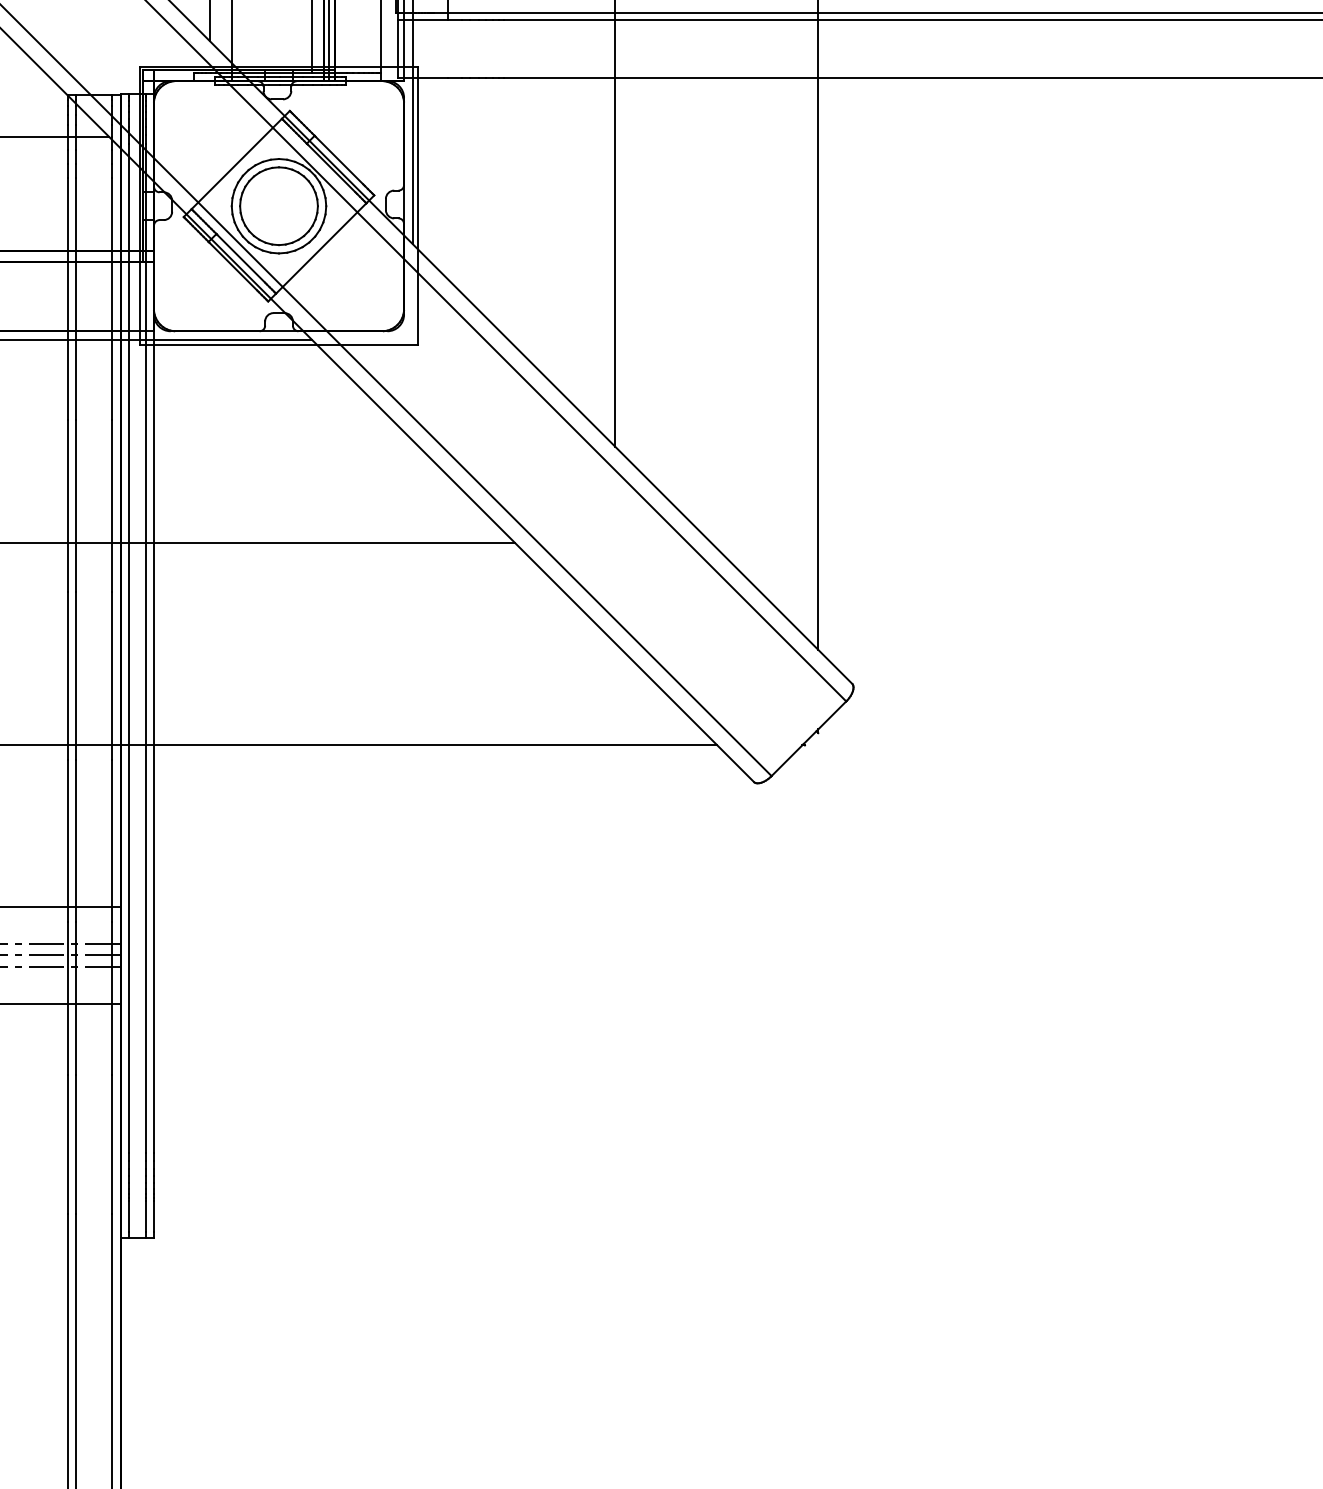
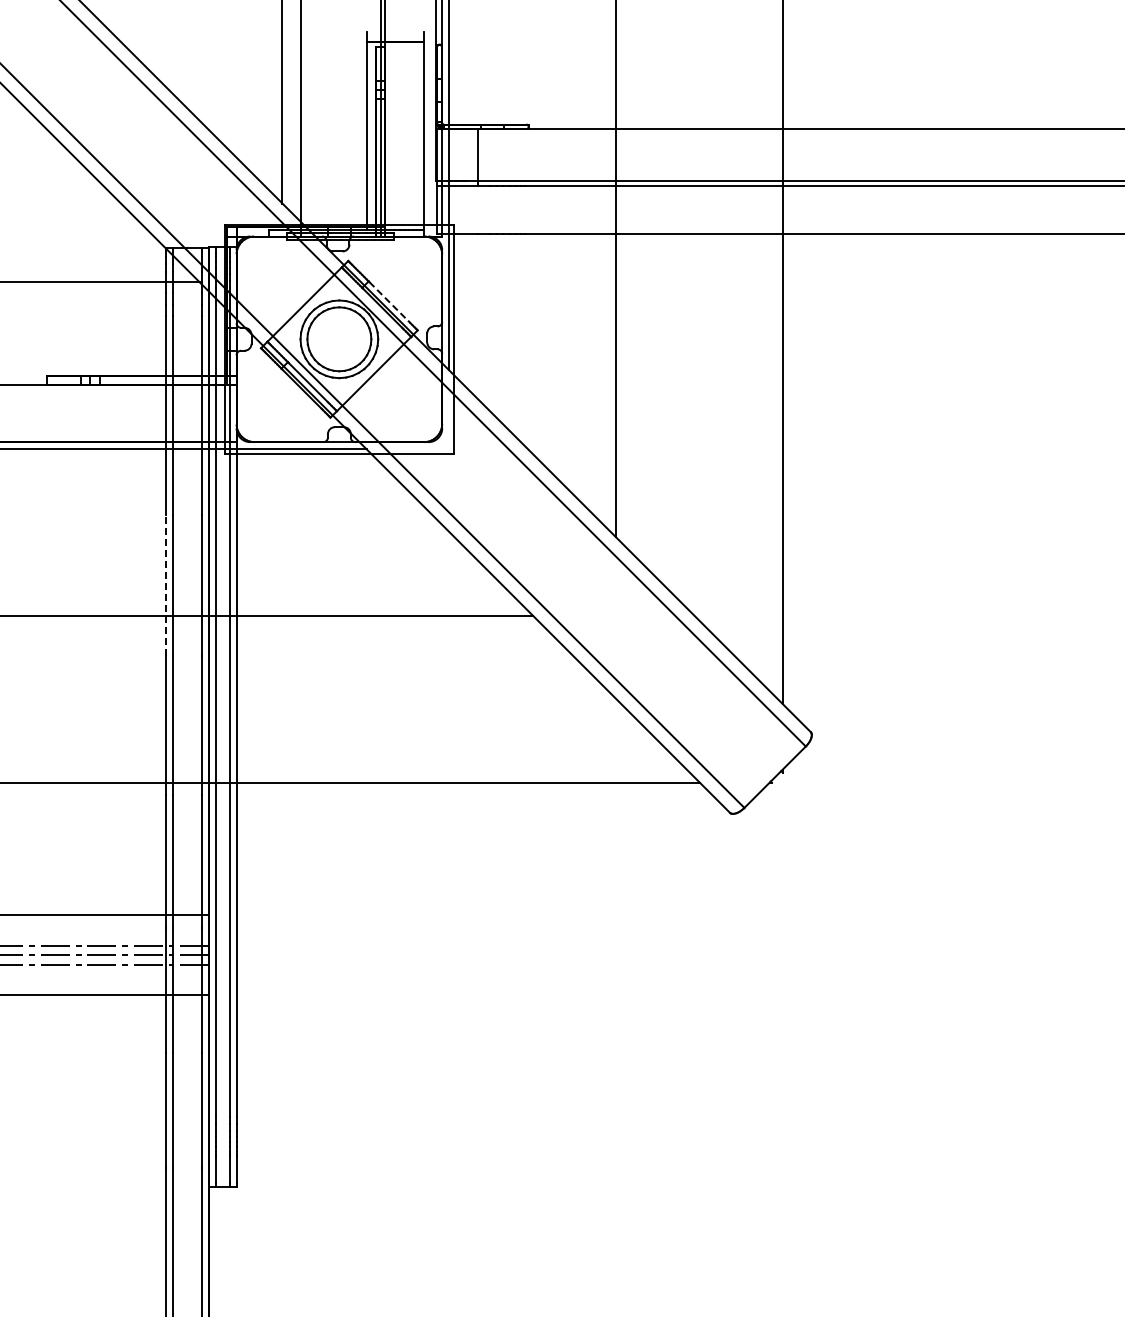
line: (339, 160) -> (389, 301), solid -> dashed
line: (67, 505) -> (165, 585), solid -> dashed

